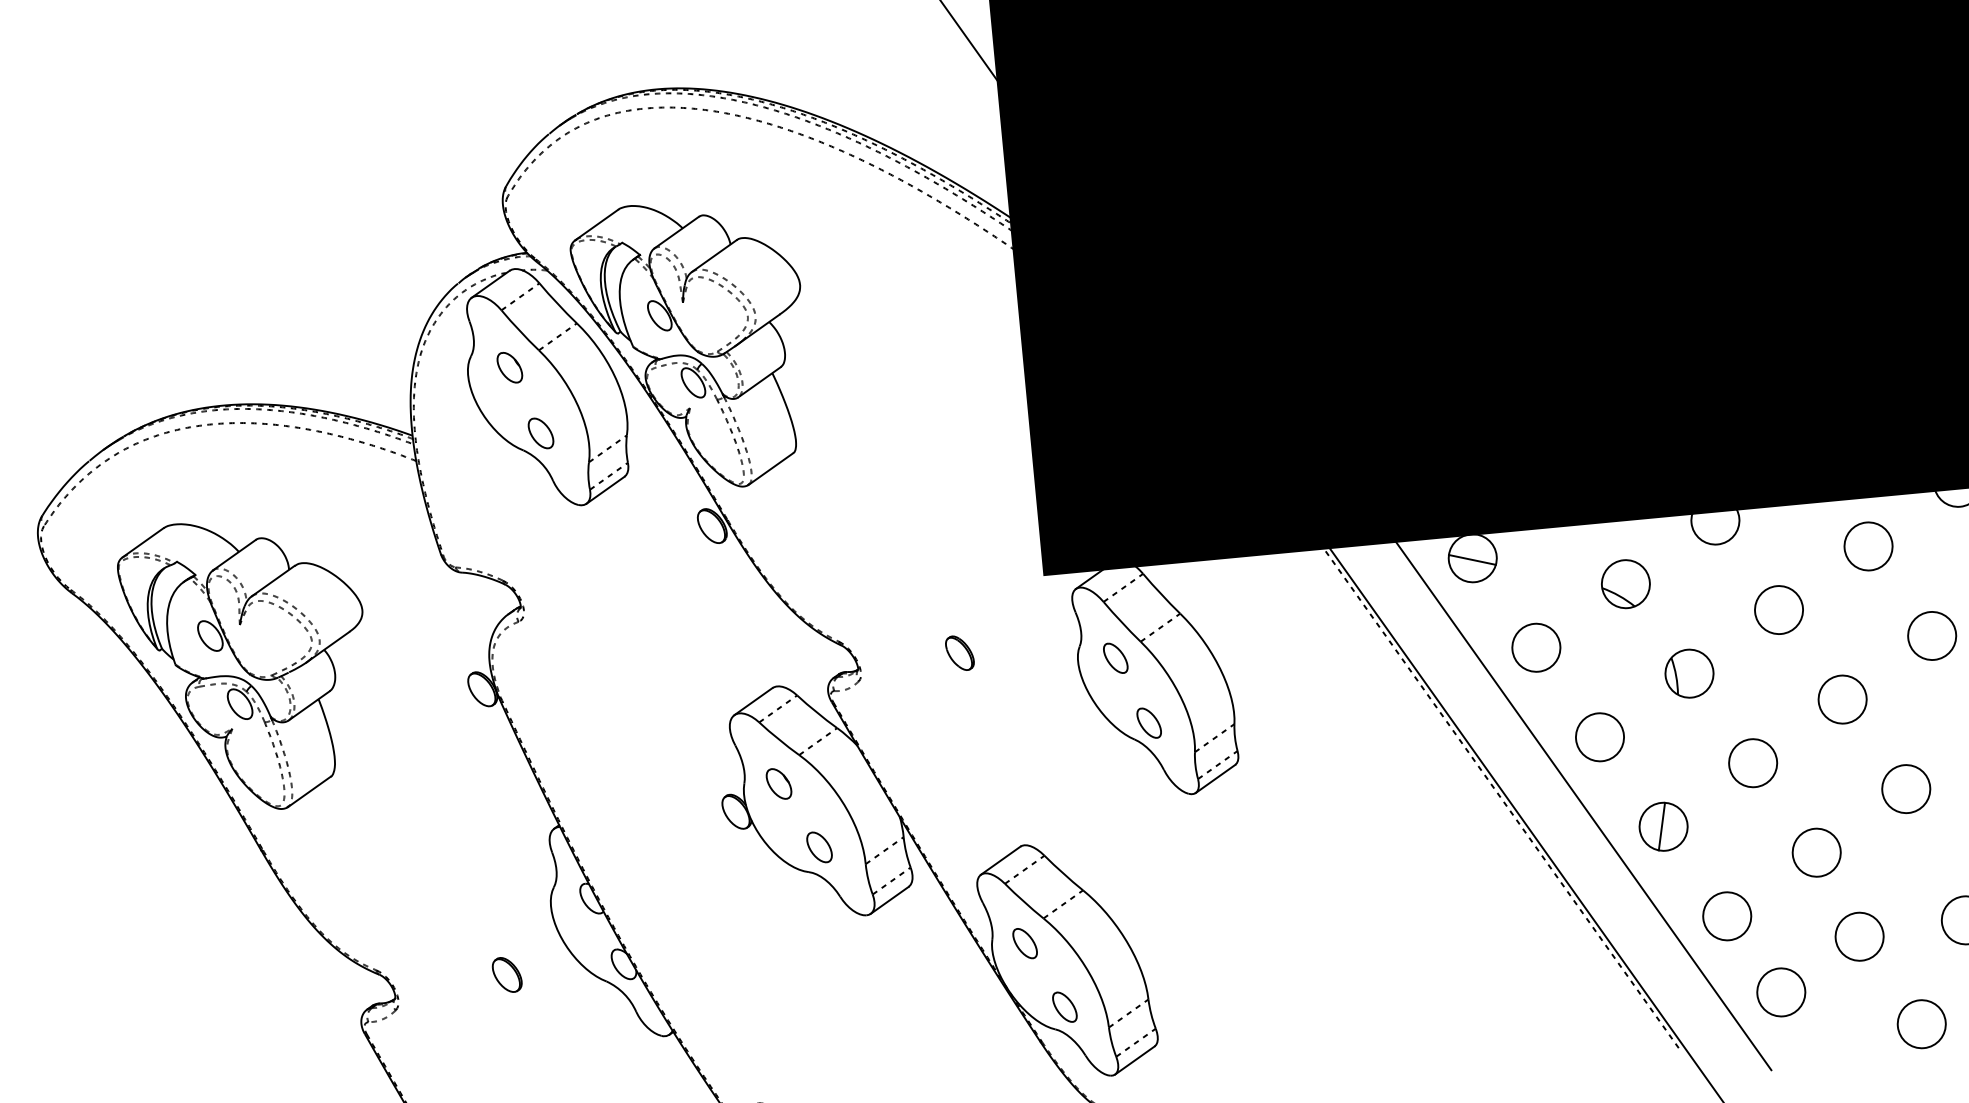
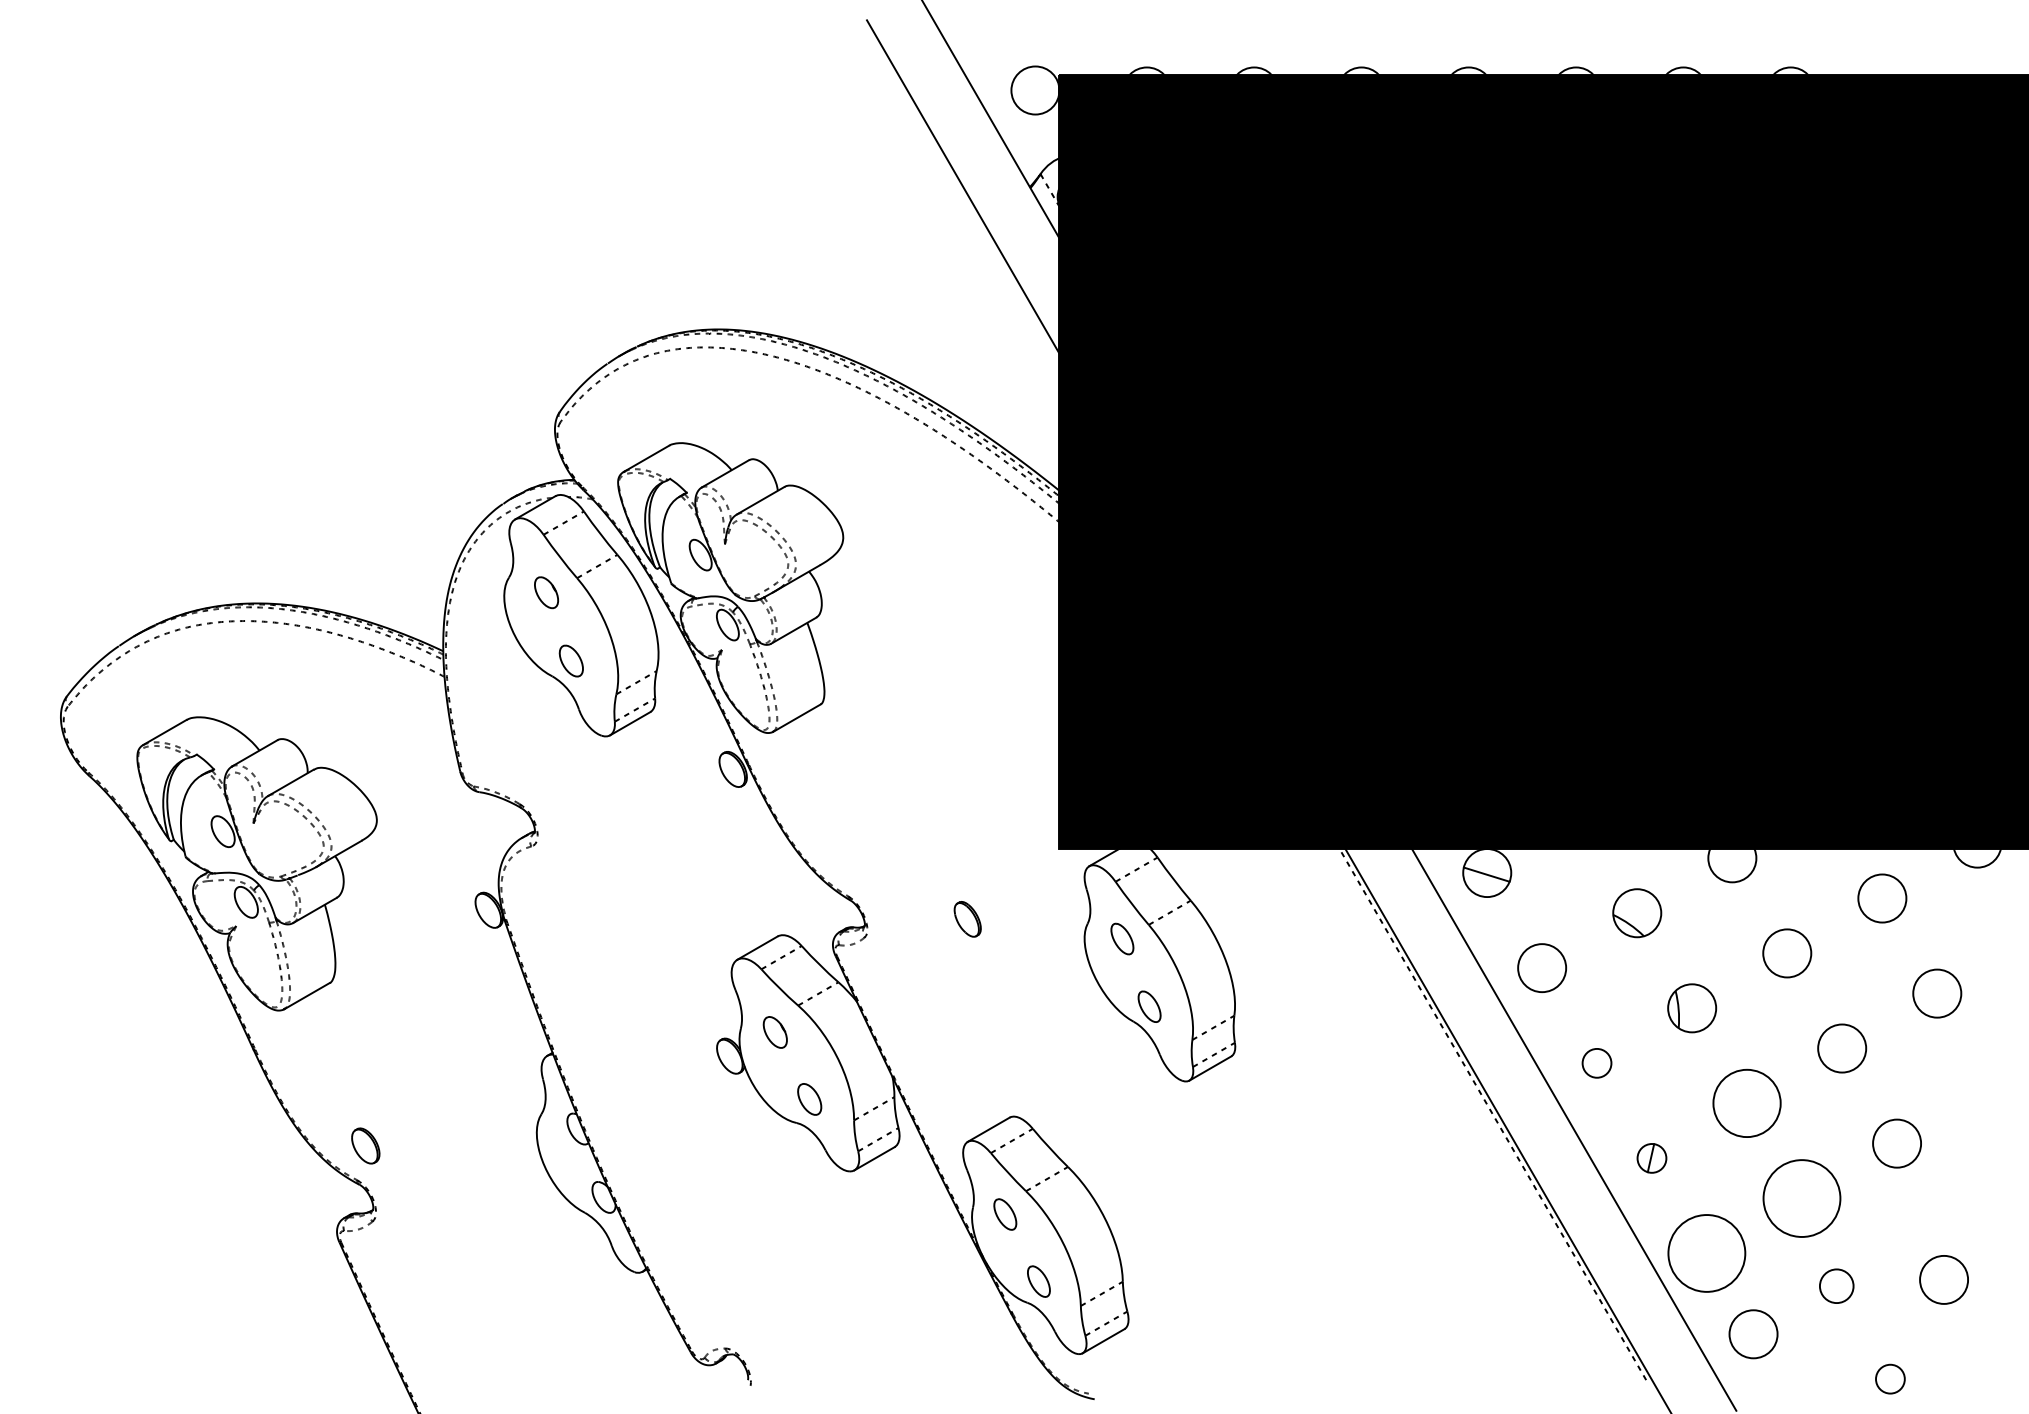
circle: (1599, 737) -> (1596, 1063), size x0.6
circle: (1753, 763) -> (1747, 1103), size x1.4
part: (1663, 827) -> (1651, 1158), size x0.6
circle: (1816, 852) -> (1801, 1198), size x1.6
circle: (1726, 916) -> (1706, 1253), size x1.6
circle: (1859, 937) -> (1836, 1286), size x0.7
part: (506, 974) -> (365, 1145), moved
circle: (1921, 1024) -> (1890, 1379), size x0.6

